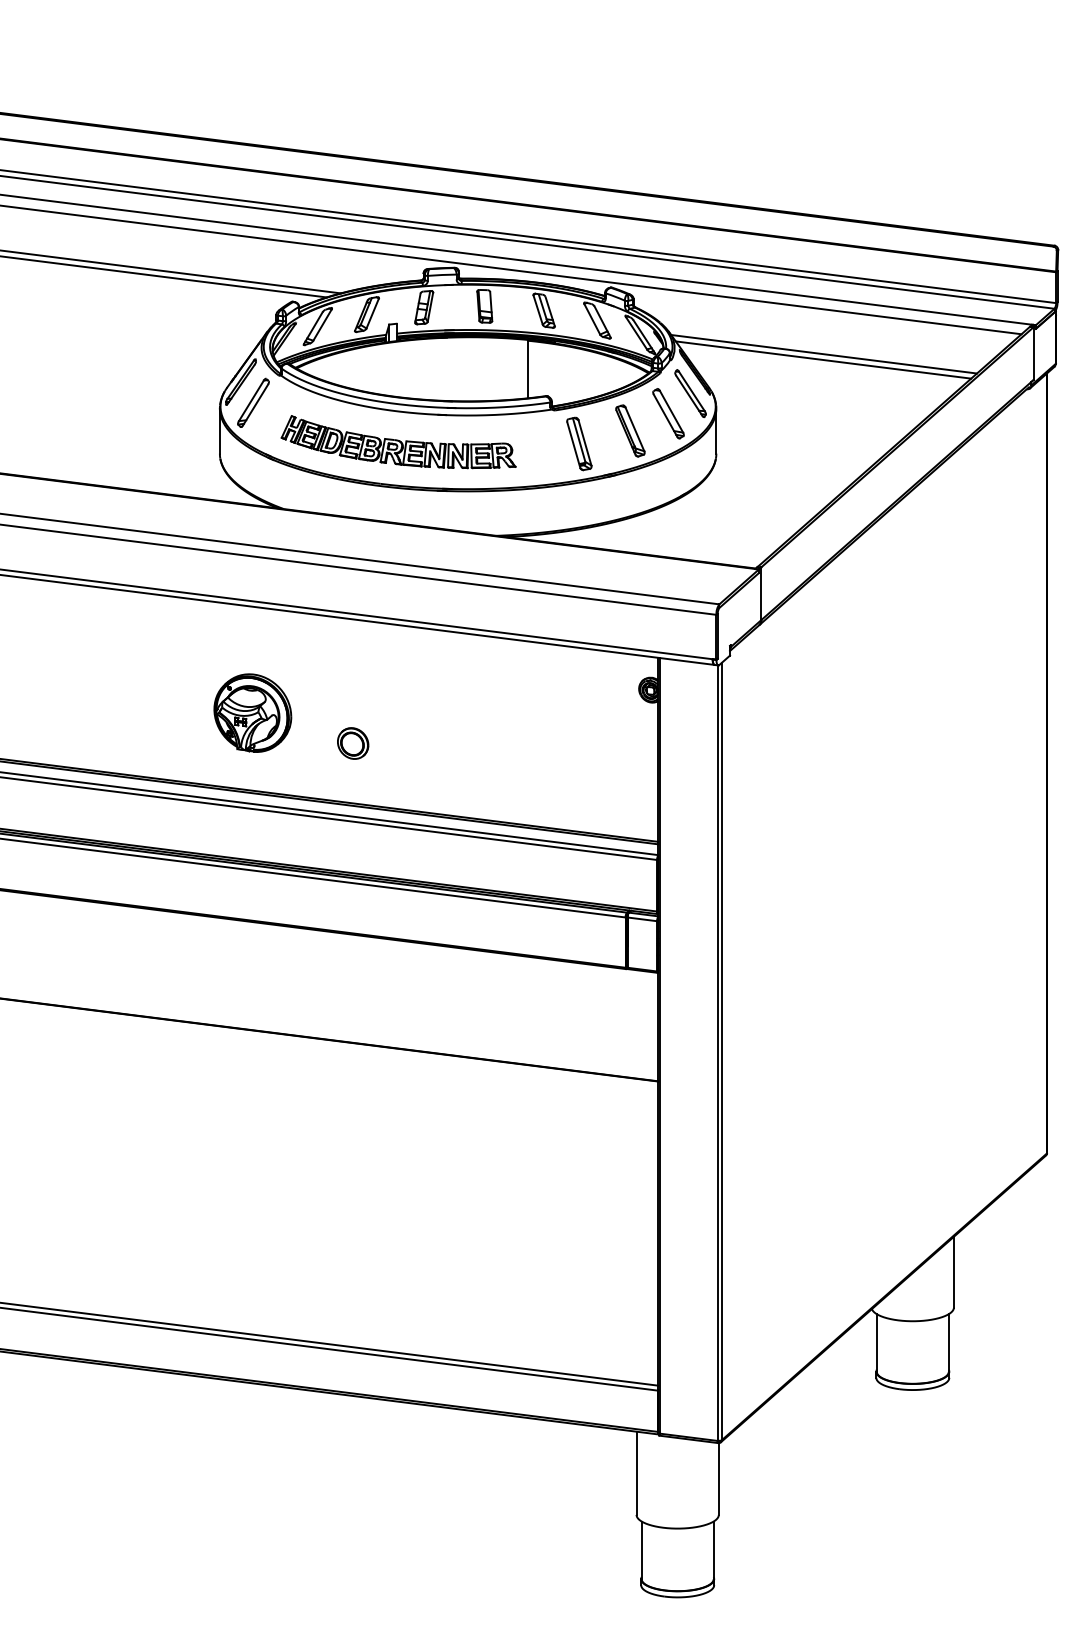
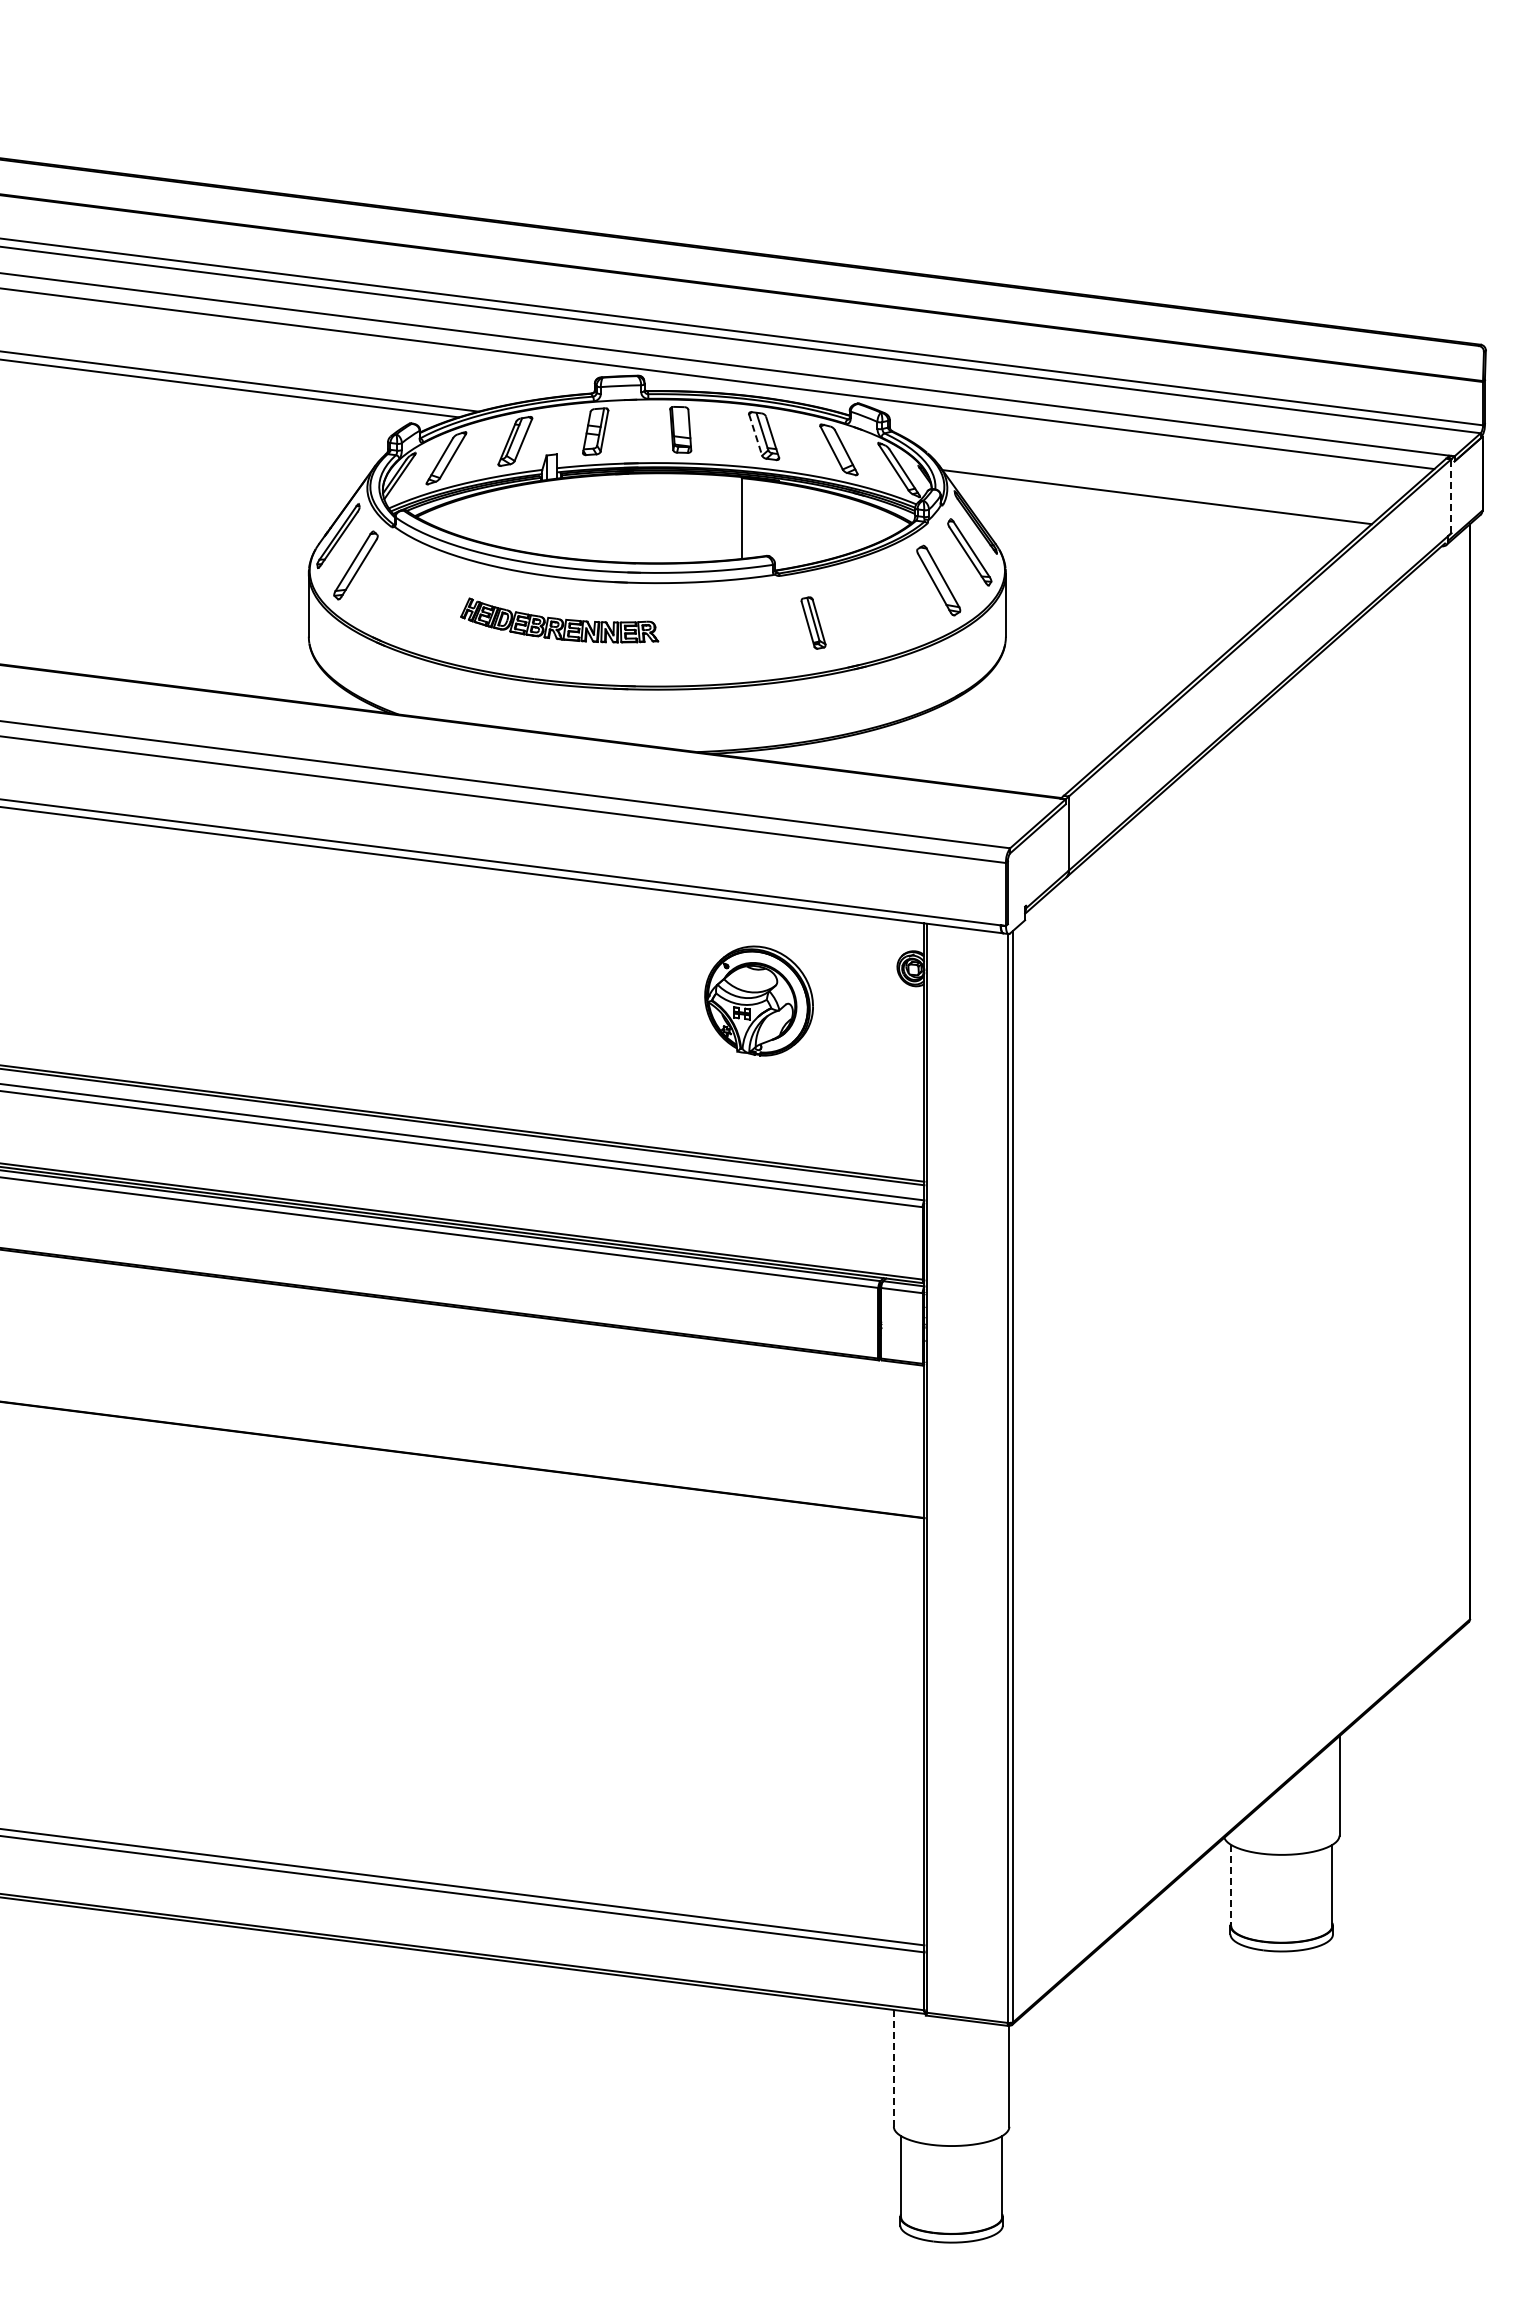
line: (538, 309) -> (755, 434), solid -> dashed
line: (1033, 353) -> (1451, 495), solid -> dashed
line: (822, 360) -> (1155, 505), removed
part: (630, 430) -> (885, 604), removed
part: (398, 442) -> (559, 620), size x0.6
part: (579, 443) -> (813, 622), size x0.7
part: (252, 712) -> (758, 1000), moved
part: (352, 743) -> (495, 1043), removed
line: (877, 1343) -> (1231, 1885), solid -> dashed
line: (636, 1473) -> (893, 2068), solid -> dashed

